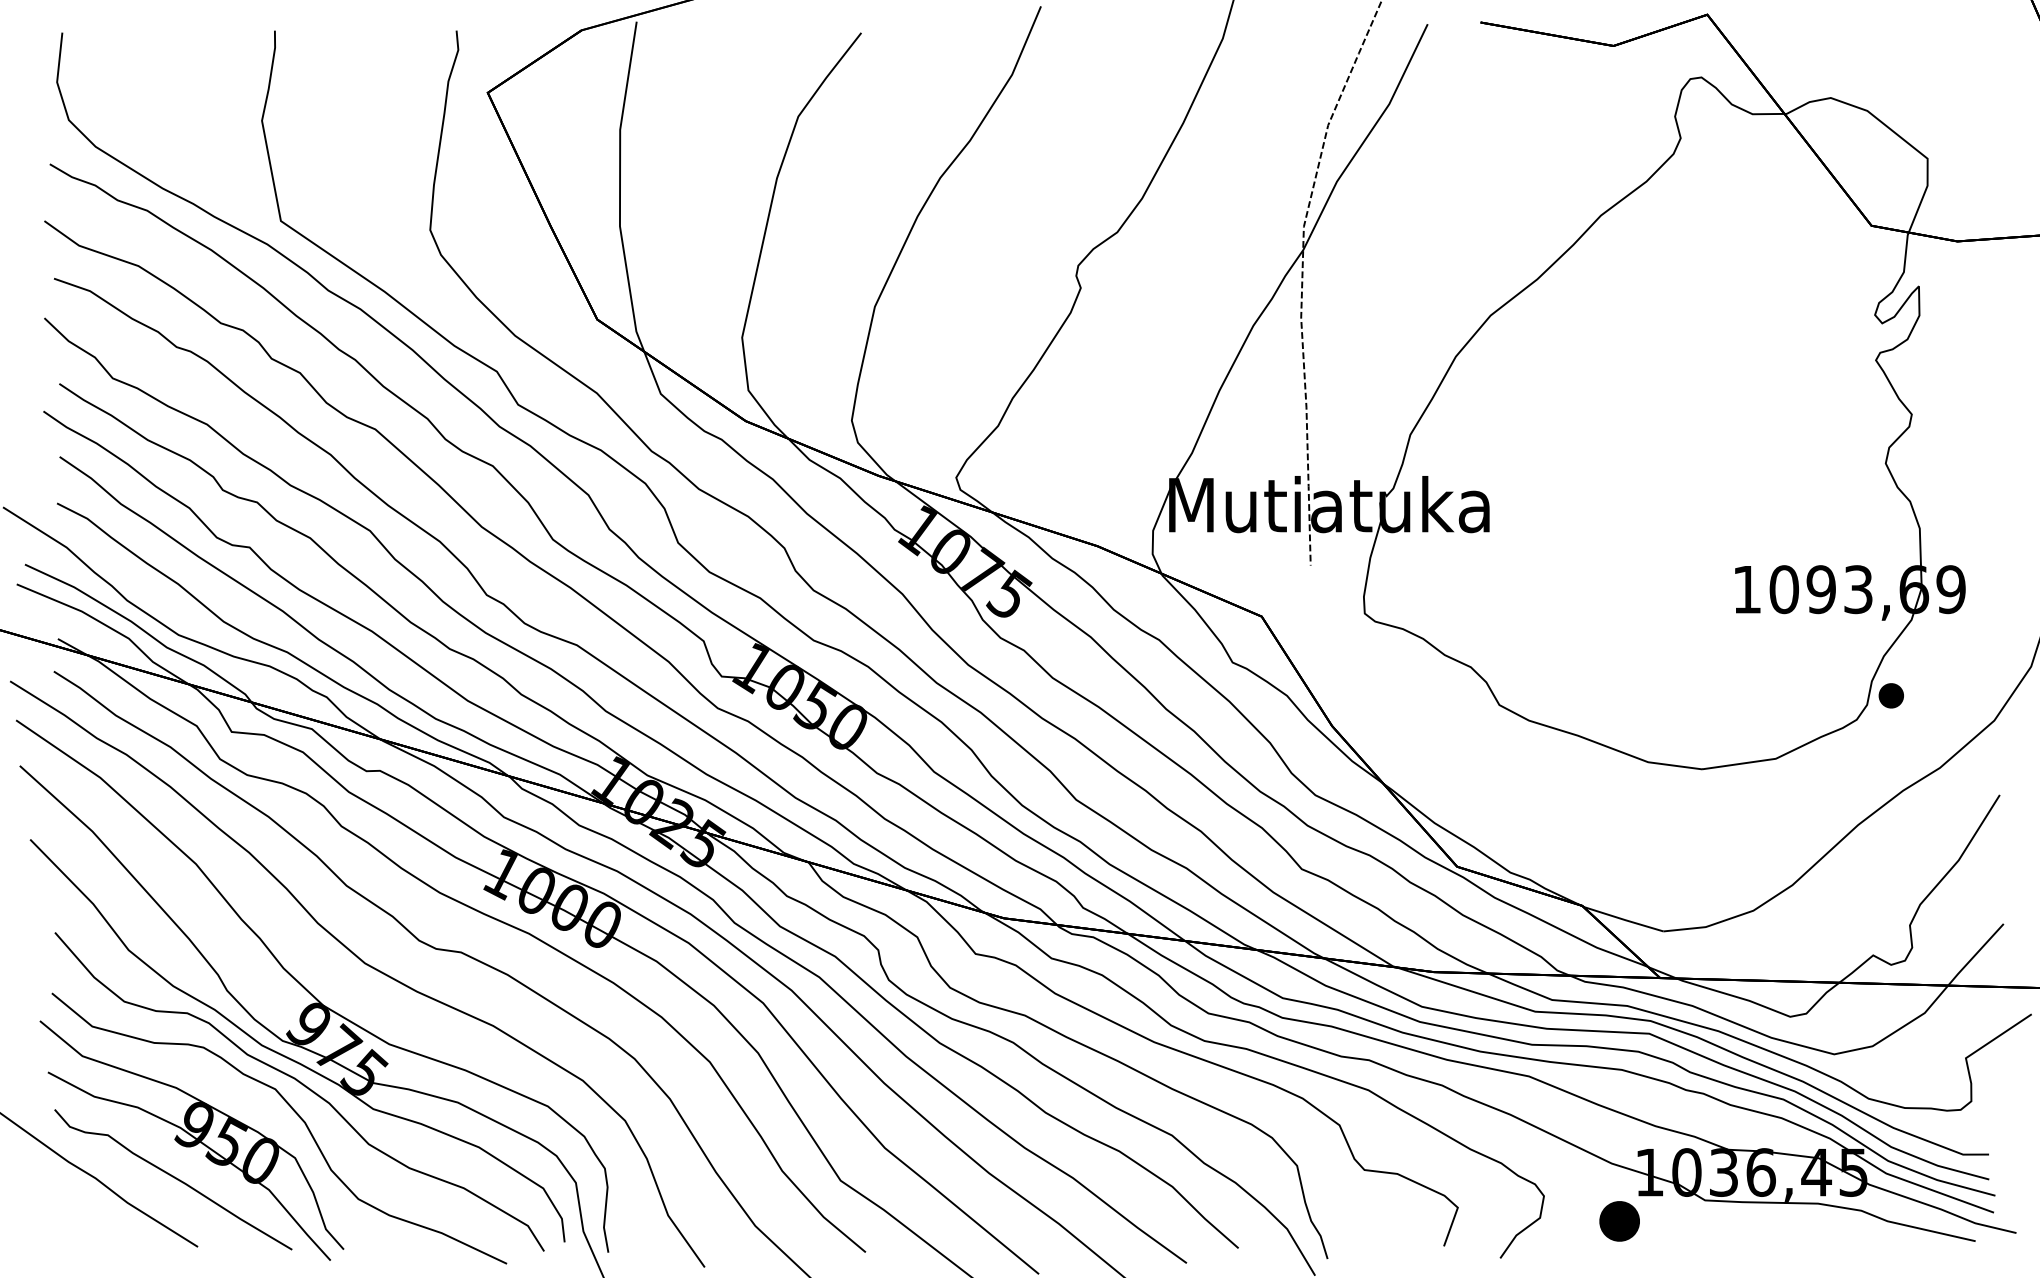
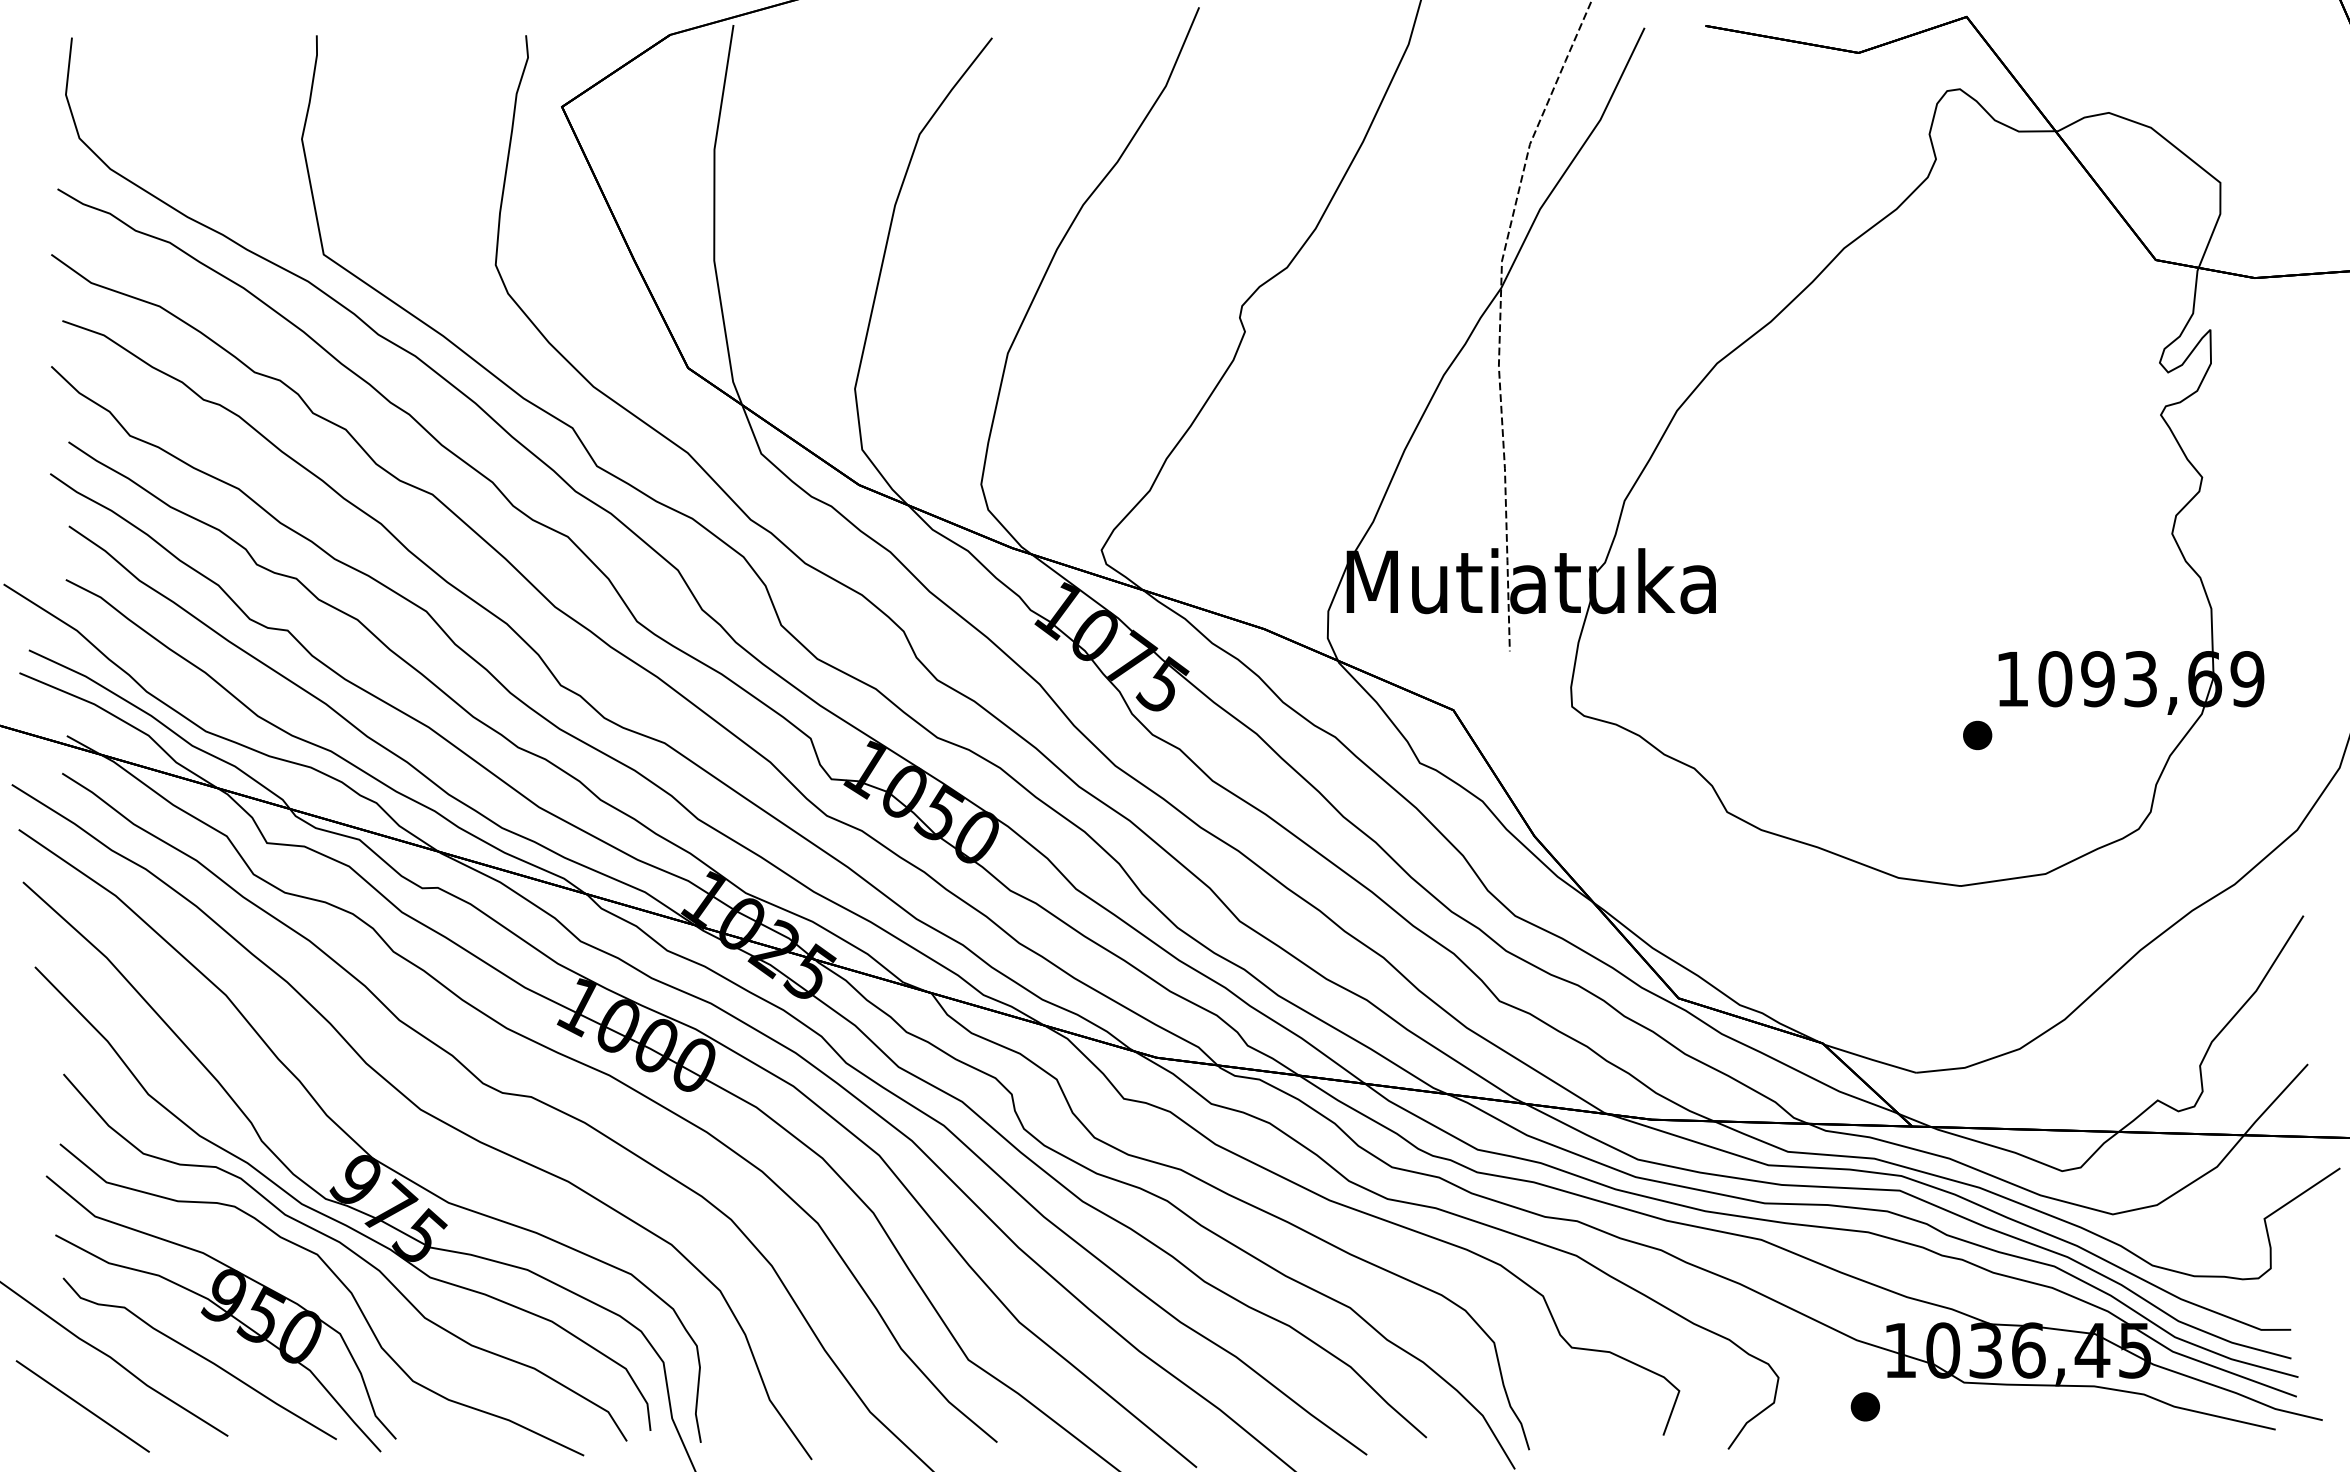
part: (1891, 695) -> (1977, 735), moved
line: (71, 1221) -> (82, 1406), added
part: (1618, 1221) -> (1864, 1406), size x0.62

